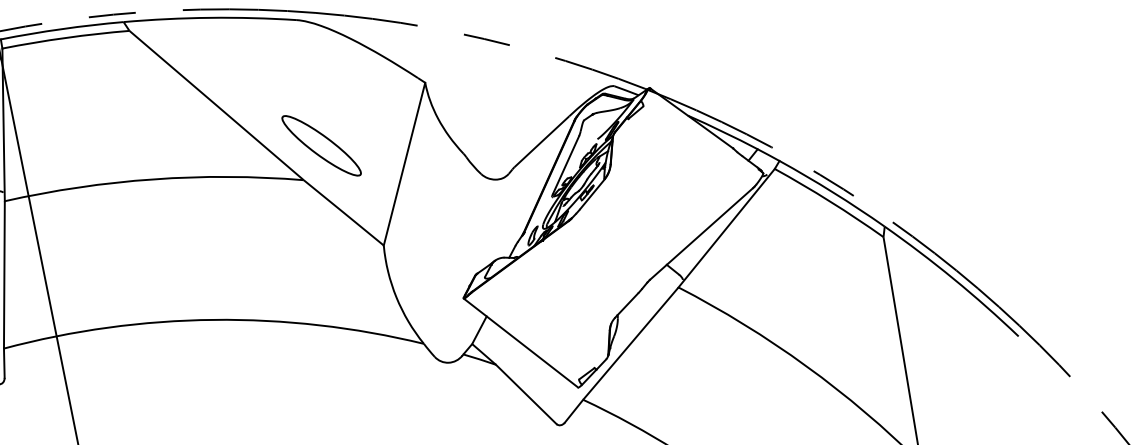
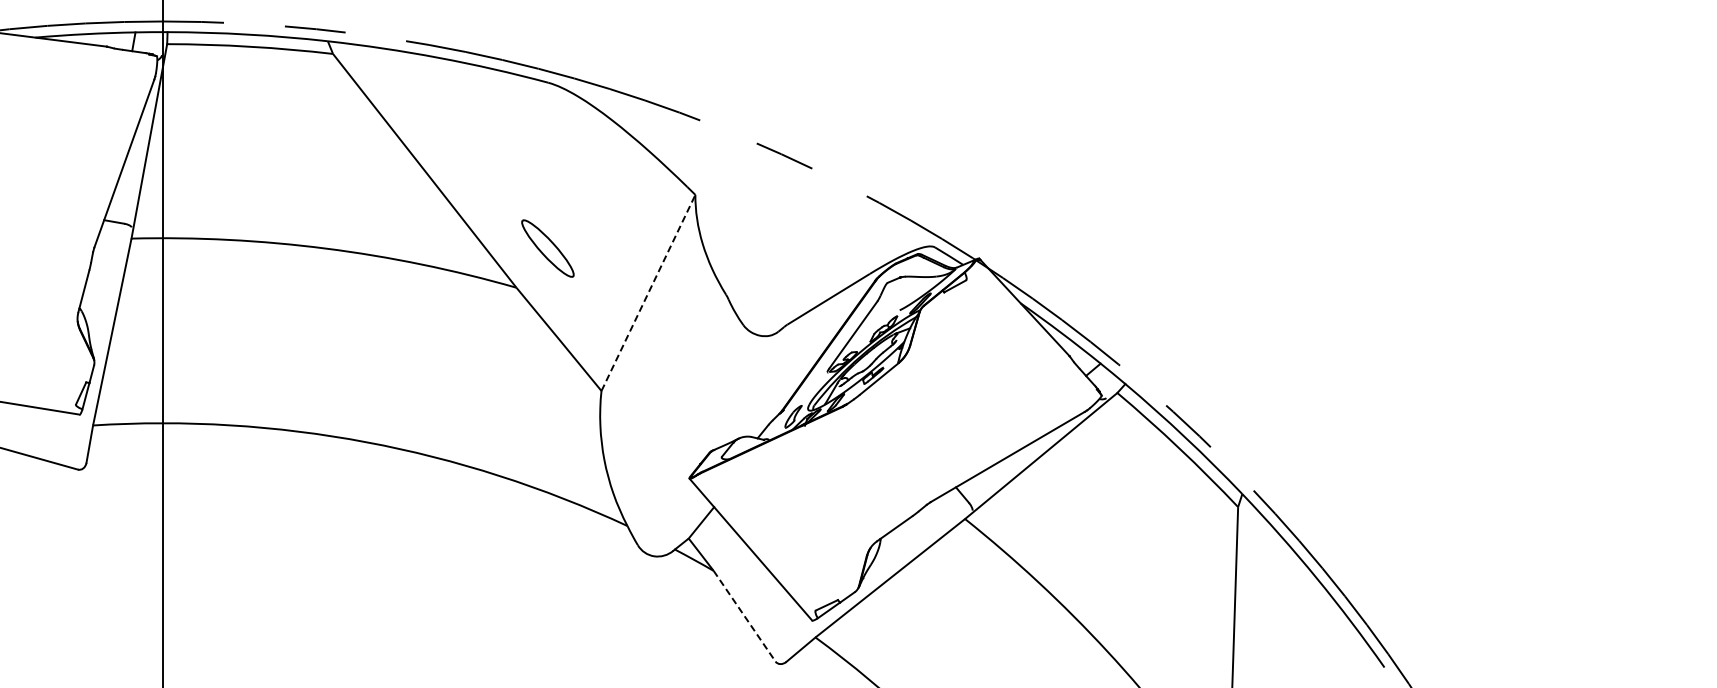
part: (321, 145) -> (547, 248), size x0.6
line: (404, 163) -> (648, 292), solid -> dashed
line: (526, 394) -> (744, 616), solid -> dashed

